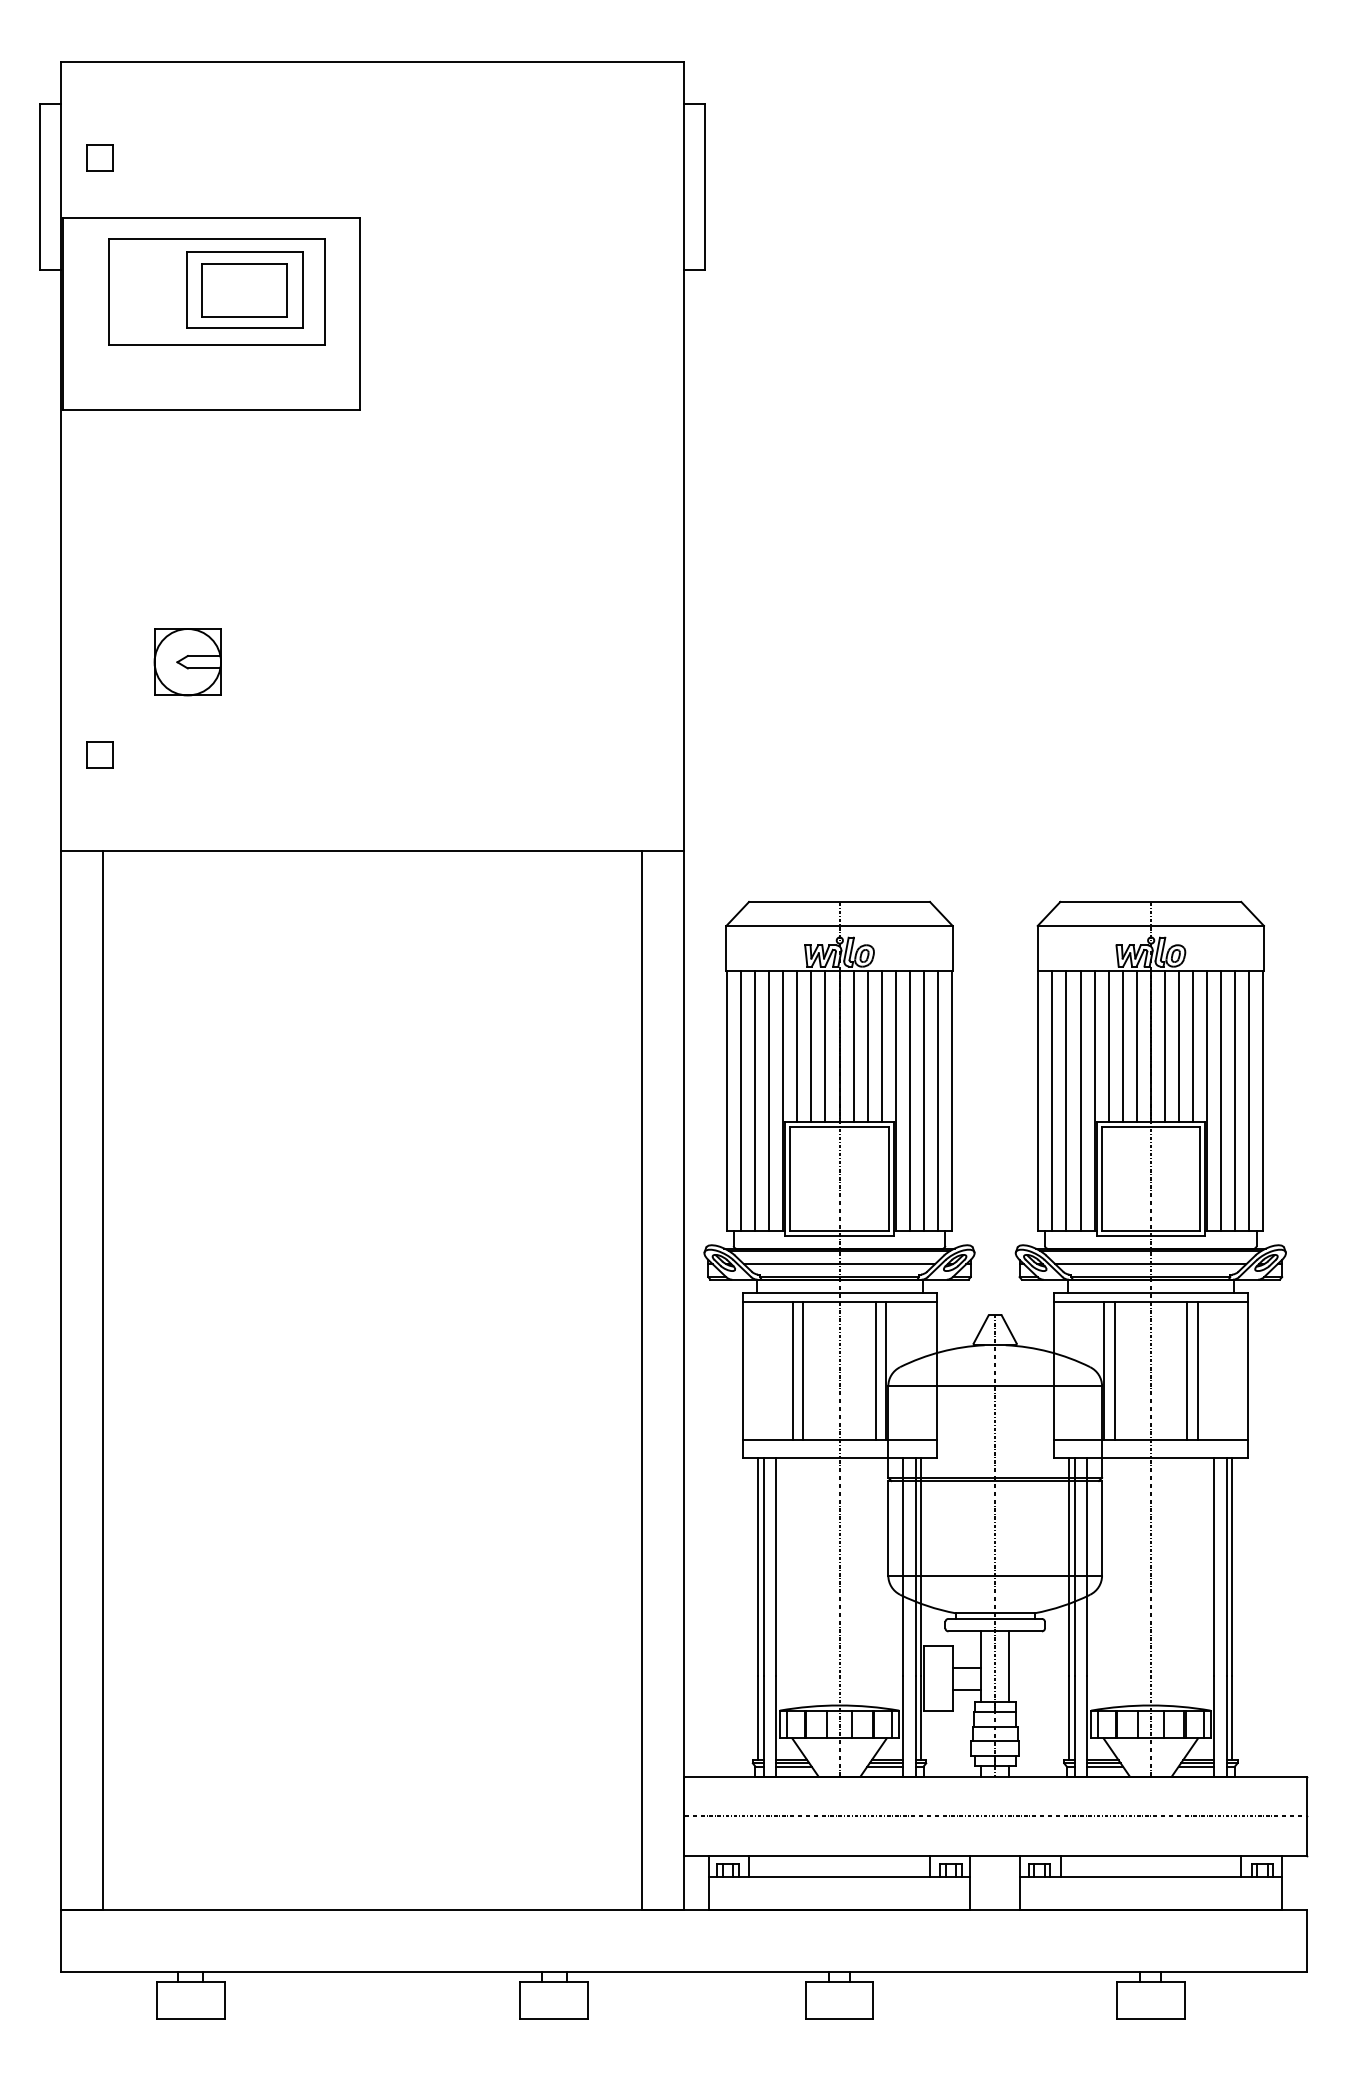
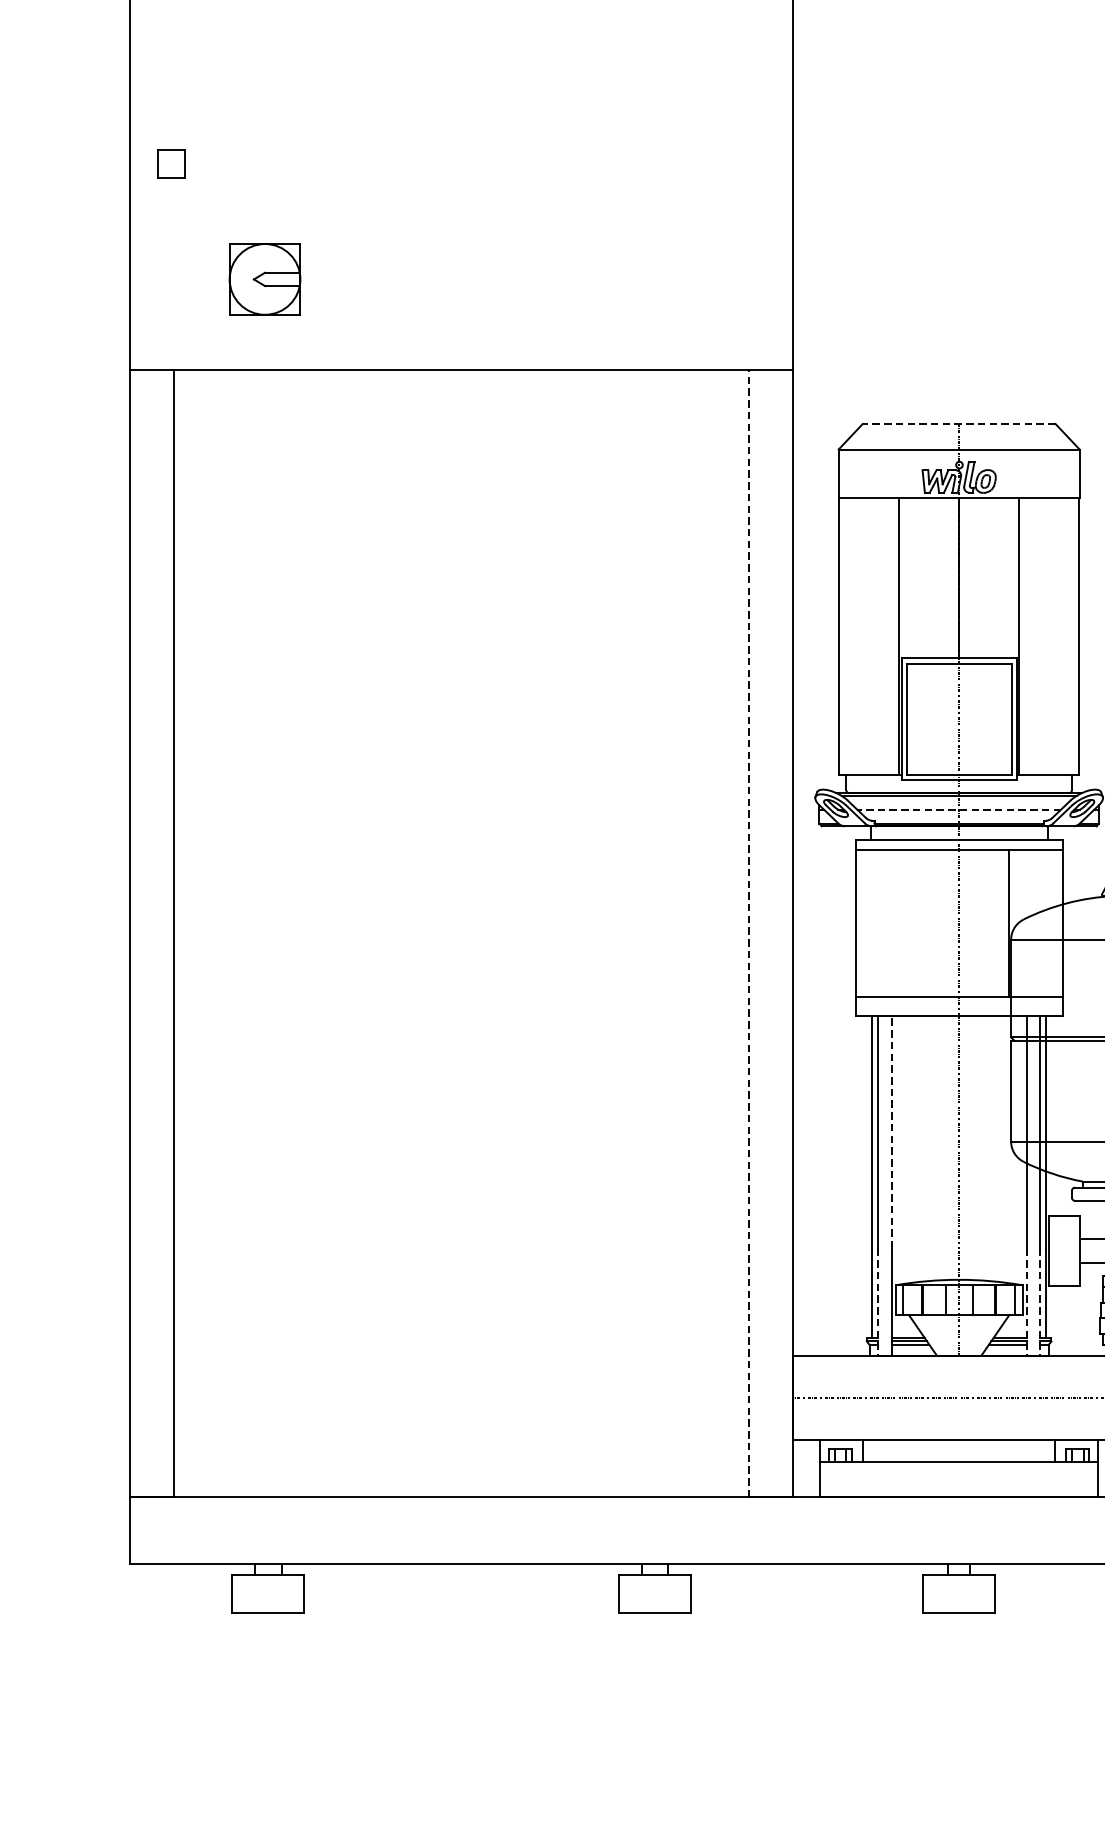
part: (187, 662) -> (264, 279), moved
part: (99, 754) -> (170, 163), moved
line: (839, 901) -> (959, 423), solid -> dashed
line: (797, 1046) -> (914, 577), removed
line: (811, 1046) -> (929, 577), removed
line: (825, 1046) -> (944, 577), removed
line: (853, 1046) -> (974, 577), removed
line: (867, 1046) -> (988, 577), removed
line: (881, 1046) -> (1003, 577), removed
line: (740, 1101) -> (853, 636), removed
line: (755, 1101) -> (869, 636), removed
line: (769, 1101) -> (884, 636), removed
line: (909, 1101) -> (1033, 636), removed
line: (924, 1101) -> (1049, 636), removed
line: (938, 1101) -> (1064, 636), removed
line: (839, 1264) -> (959, 810), solid -> dashed
line: (792, 1370) -> (909, 923), removed
line: (803, 1370) -> (920, 923), removed
line: (875, 1370) -> (997, 923), removed
line: (642, 1379) -> (749, 932), solid -> dashed
line: (776, 1566) -> (892, 1131), solid -> dashed
line: (763, 1726) -> (878, 1302), solid -> dashed
line: (903, 1726) -> (1027, 1302), solid -> dashed
line: (915, 1726) -> (1040, 1302), solid -> dashed

